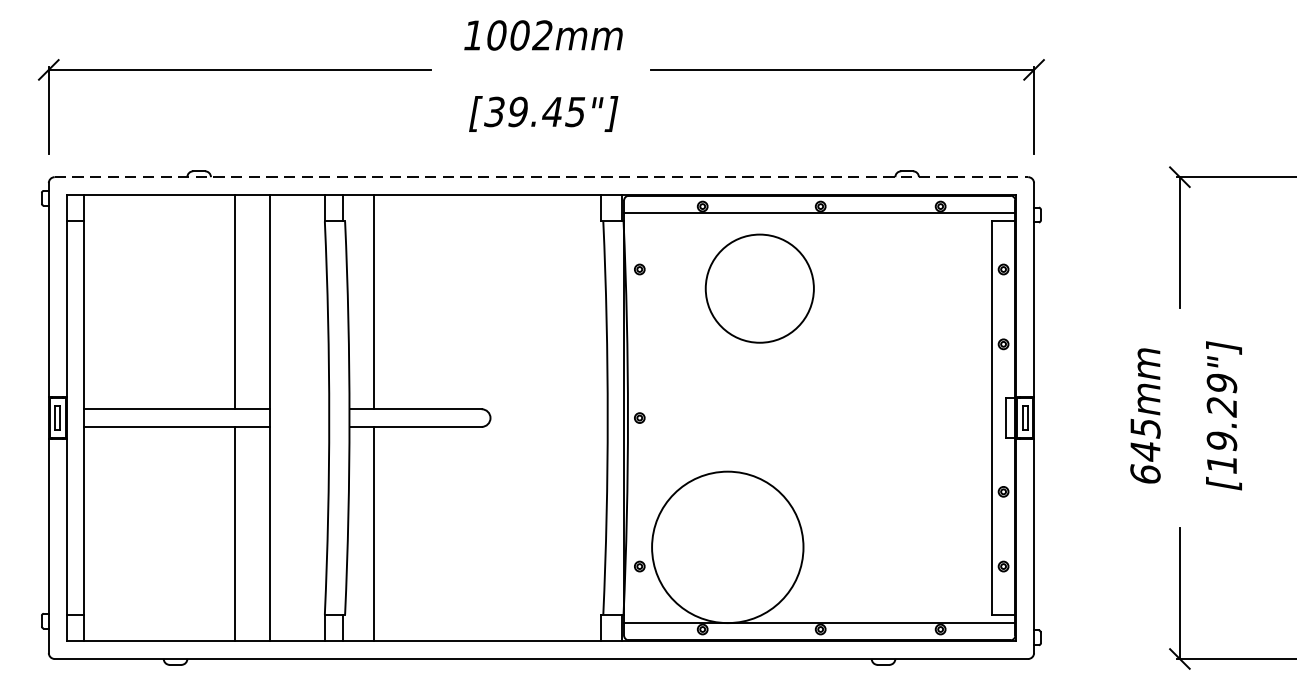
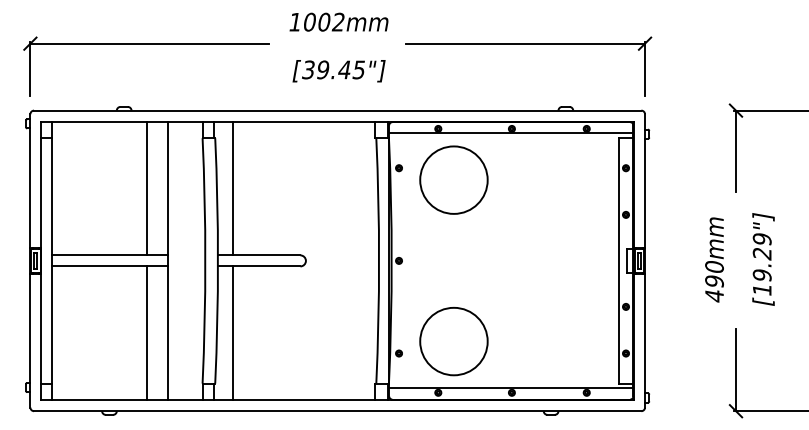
line: (541, 176) -> (337, 110), dashed -> solid
circle: (759, 287) -> (453, 179), moved
text: (1145, 451) -> (714, 281), 645mm -> 490mm
circle: (727, 547) -> (453, 341), size x0.71

